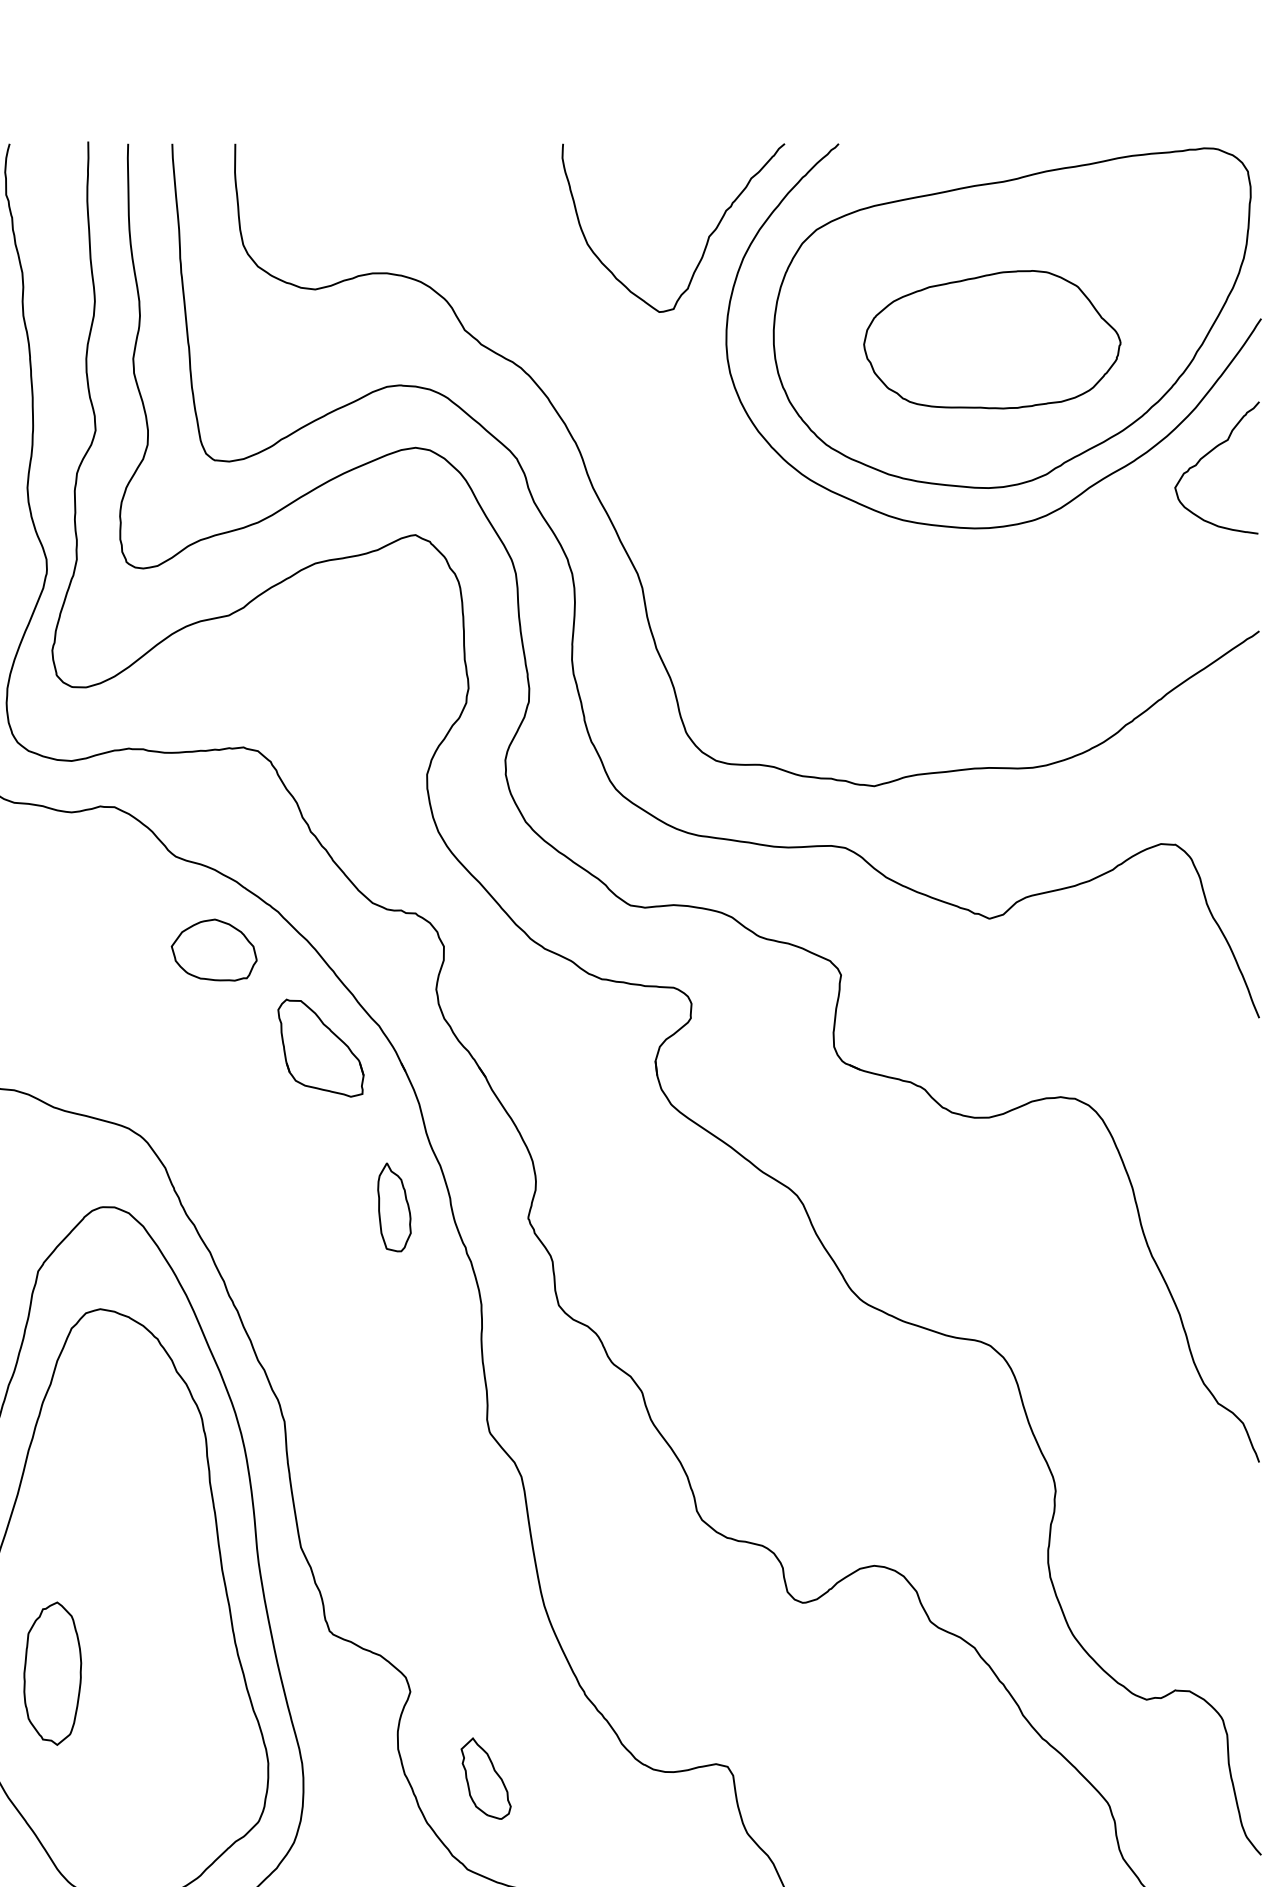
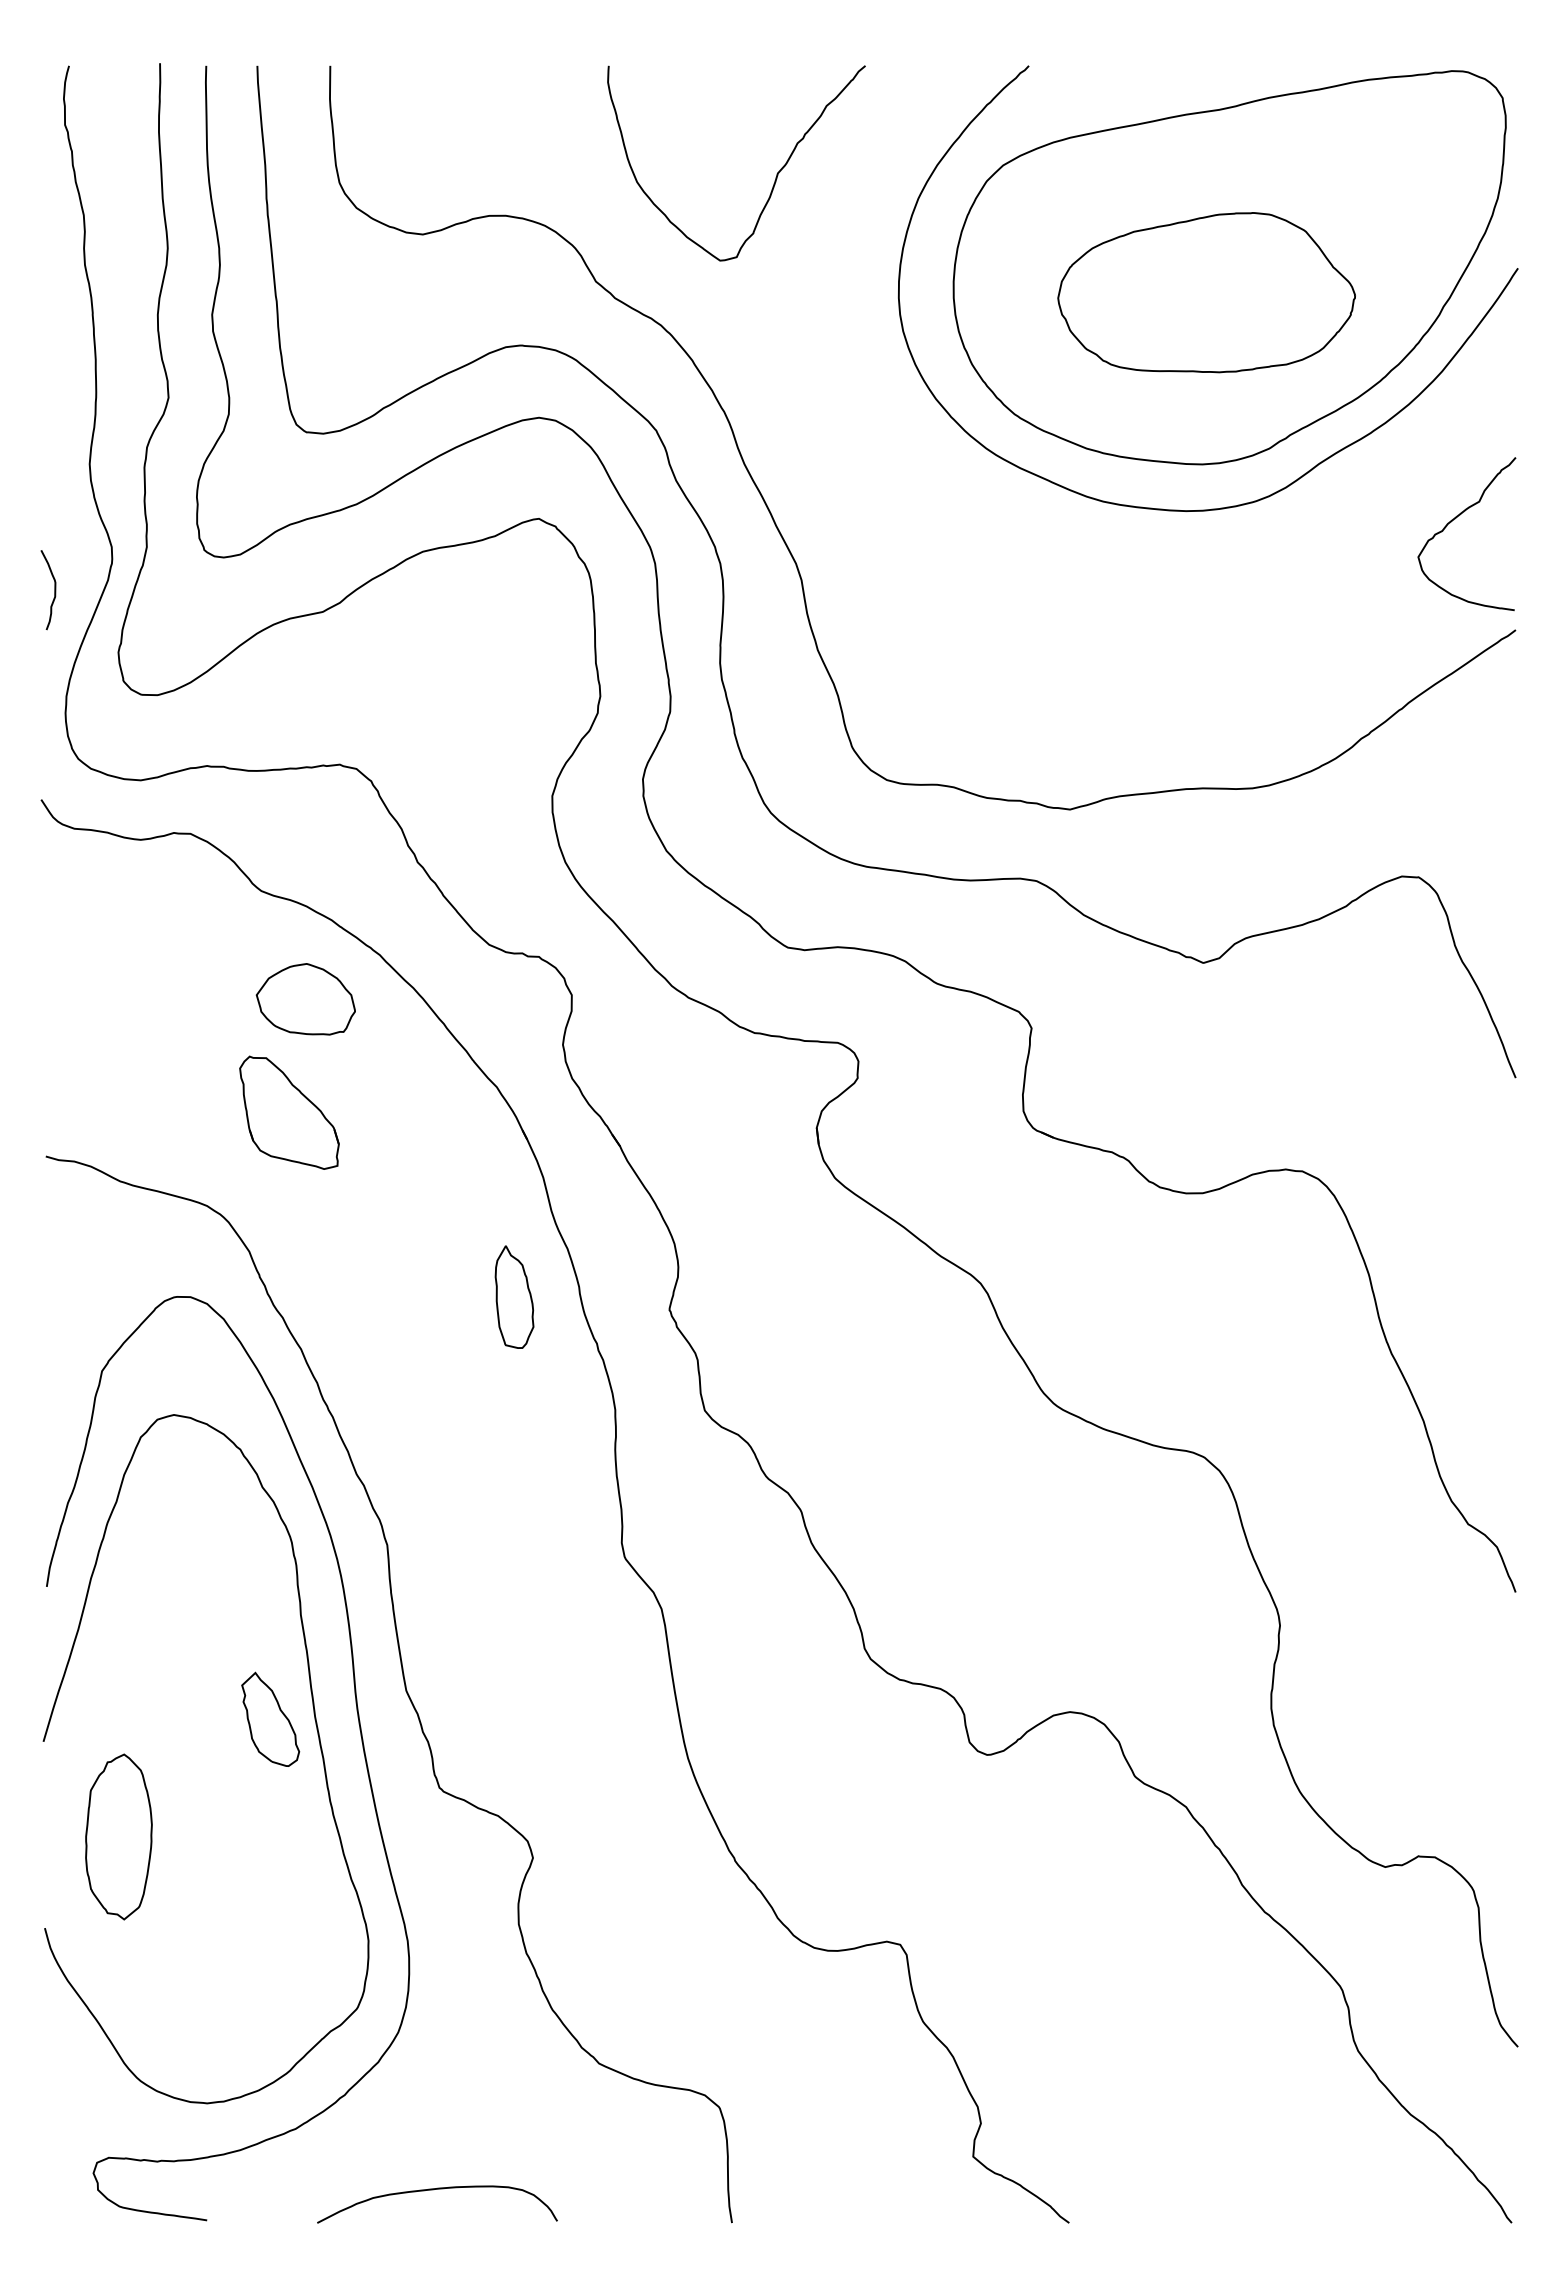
curve: (707, 240) -> (775, 177), moved
curve: (1207, 455) -> (1455, 519), moved
part: (321, 1047) -> (289, 1112), moved
part: (485, 1777) -> (270, 1718), moved

